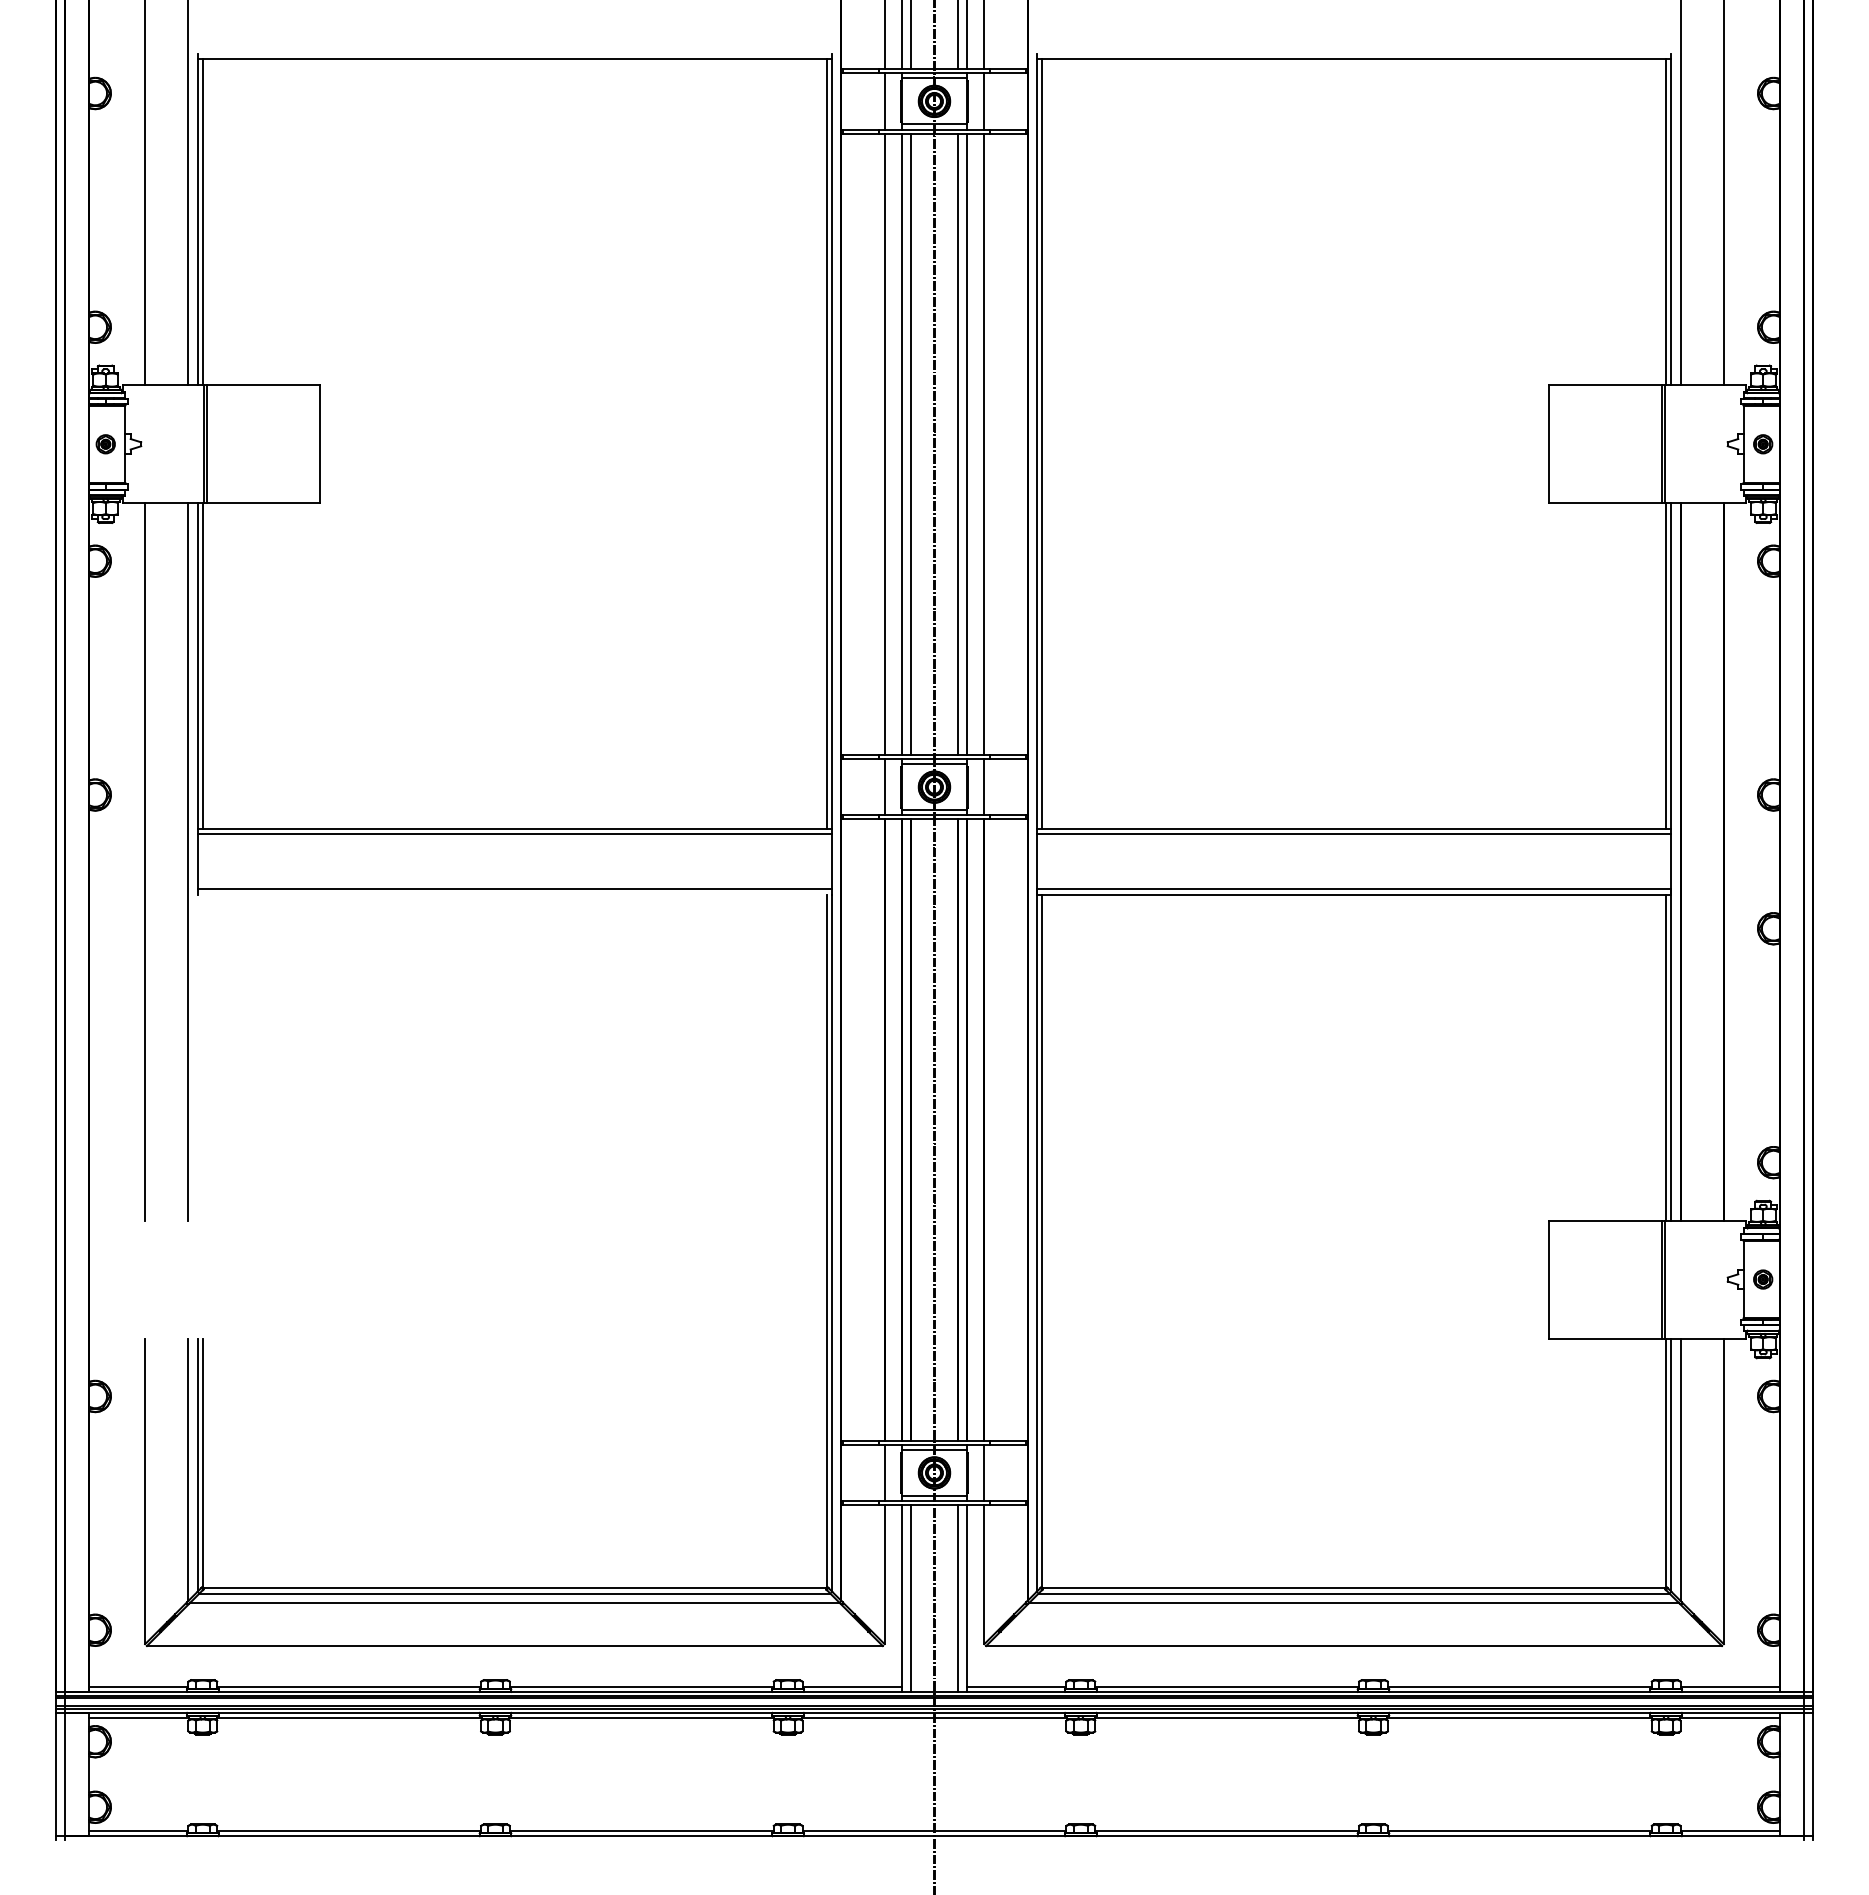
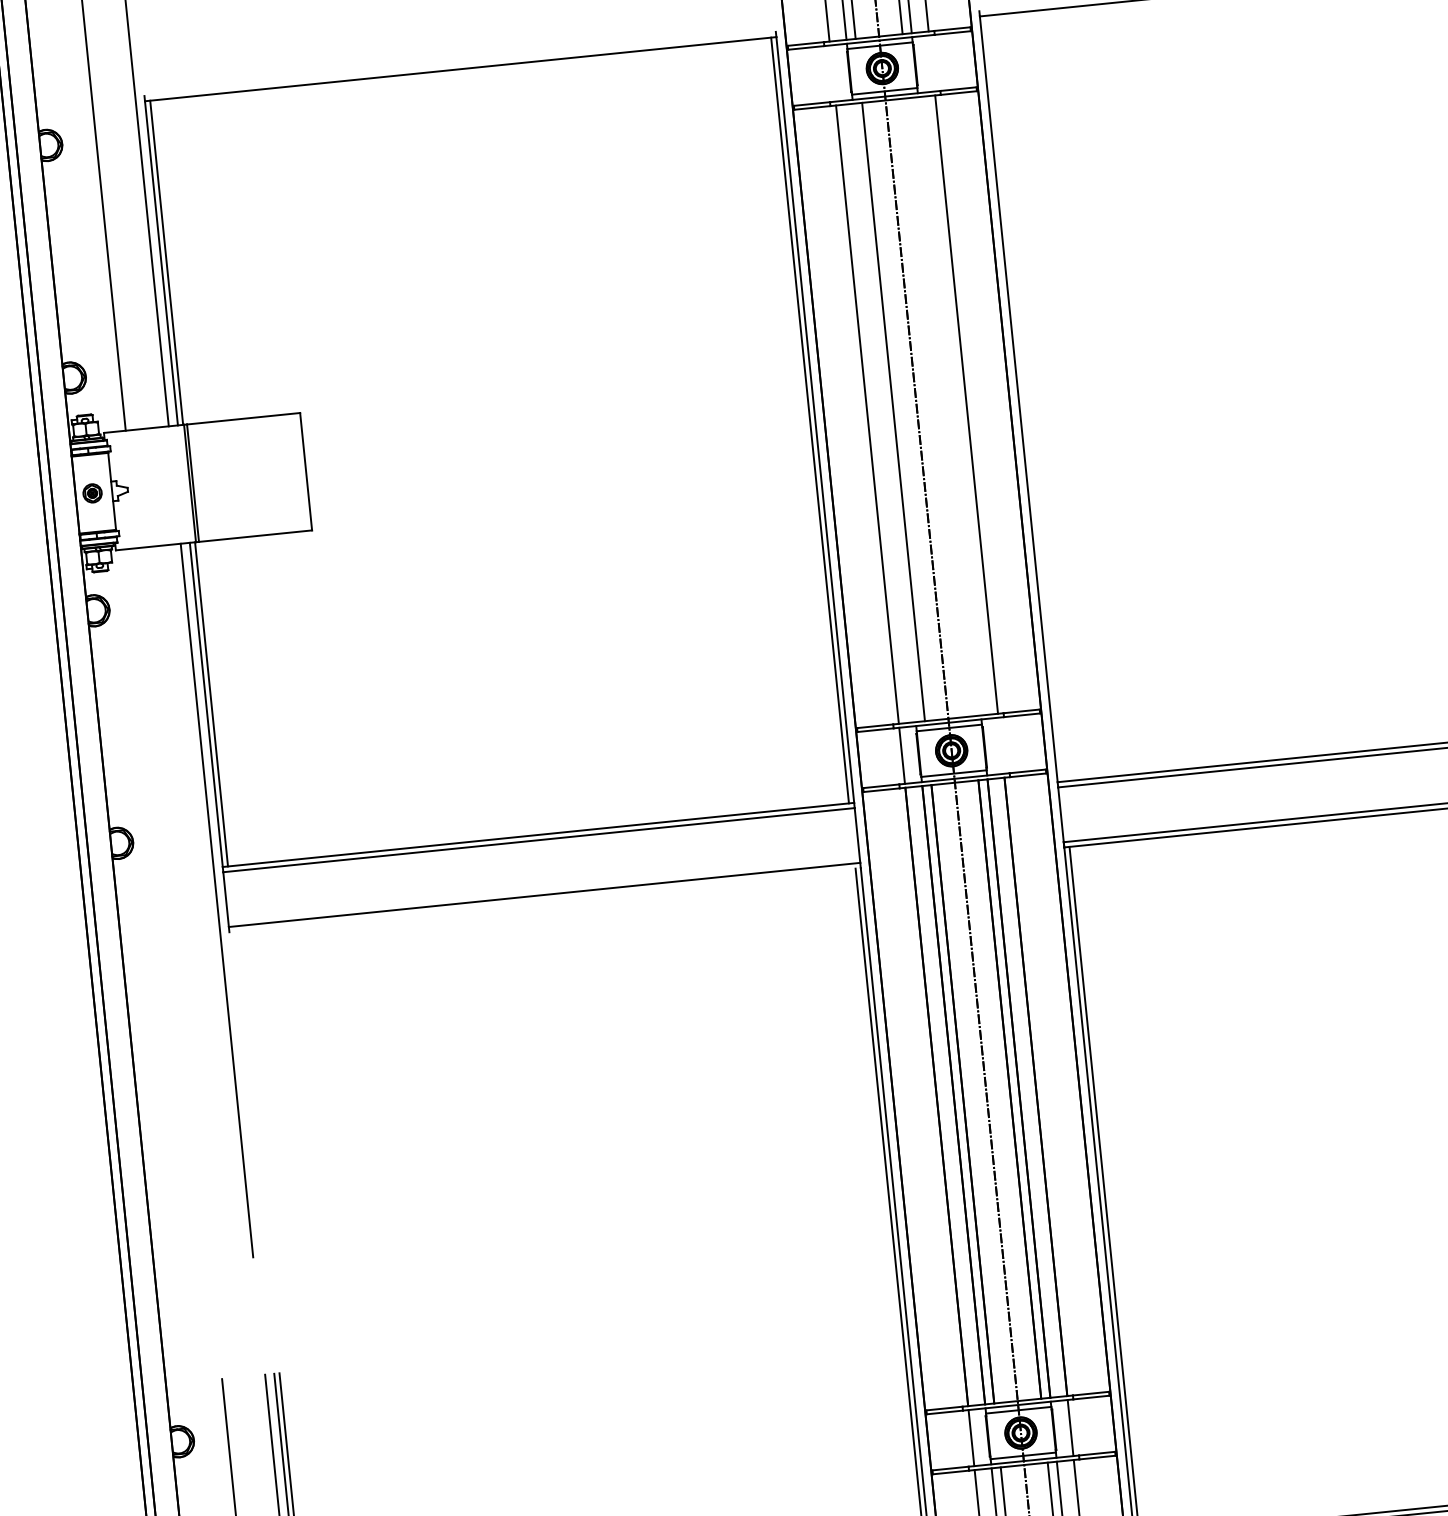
line: (884, 101) -> (832, 73), removed
line: (984, 101) -> (932, 63), removed
line: (901, 444) -> (884, 413), removed
line: (958, 444) -> (940, 407), removed
line: (967, 444) -> (949, 406), removed
line: (1042, 444) -> (1024, 398), removed
line: (984, 786) -> (1001, 745), removed
line: (145, 861) -> (174, 904), removed

